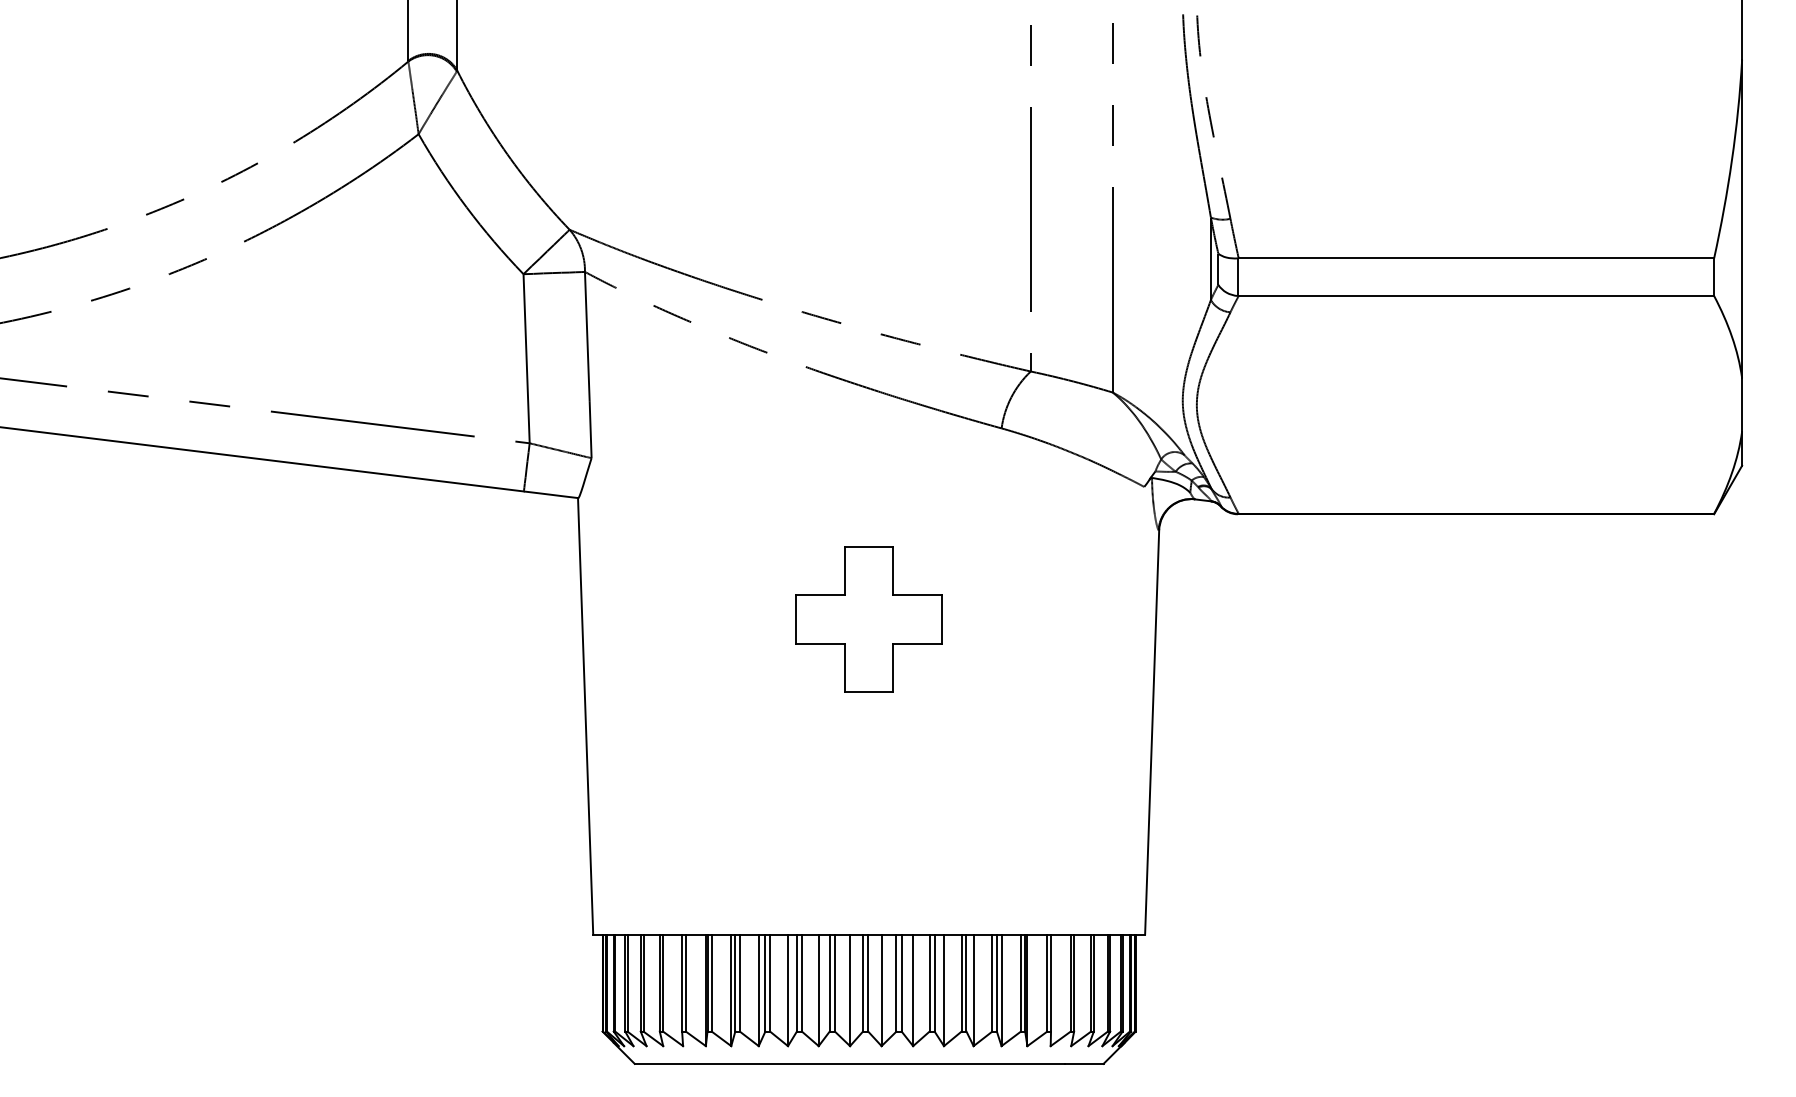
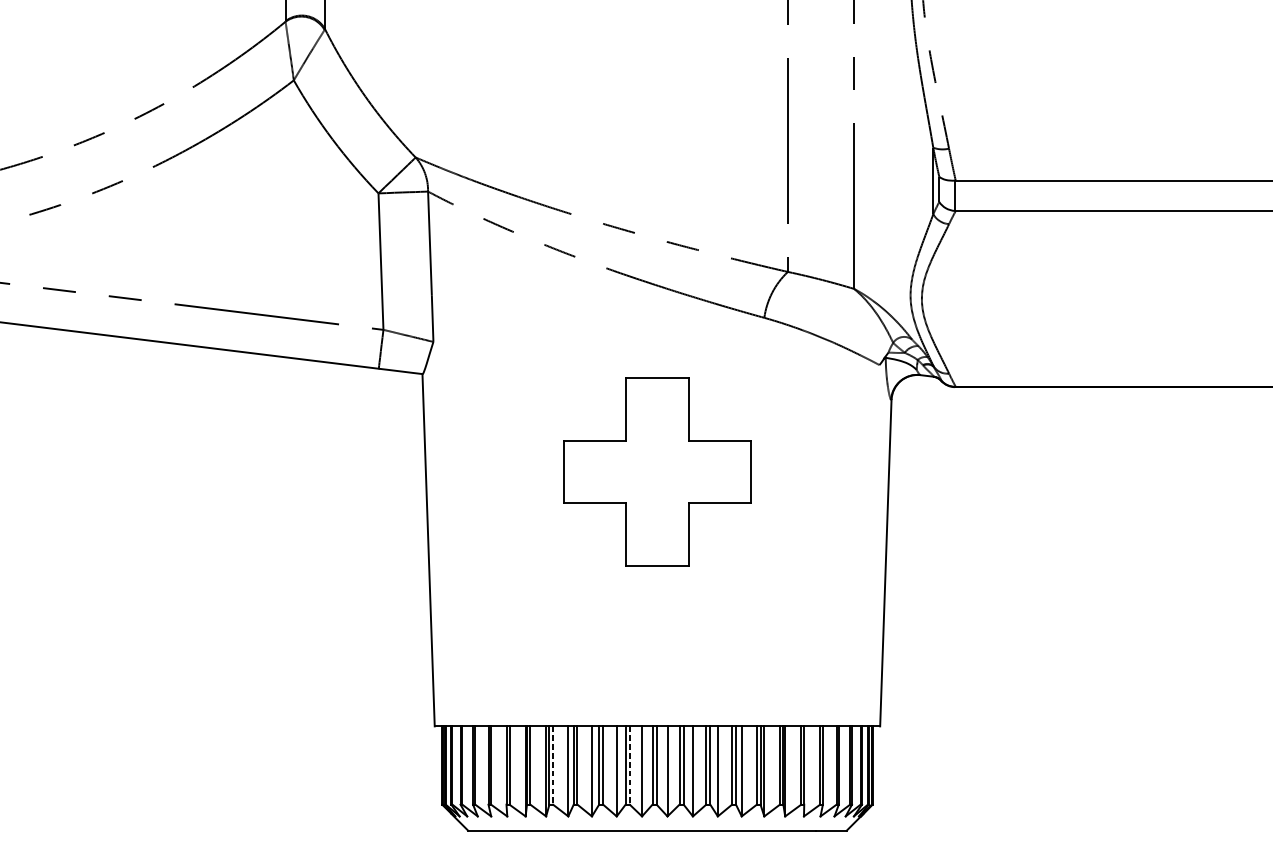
part: (868, 619) -> (656, 472), size x1.6
line: (739, 983) -> (552, 765), solid -> dashed
line: (834, 983) -> (629, 765), solid -> dashed

